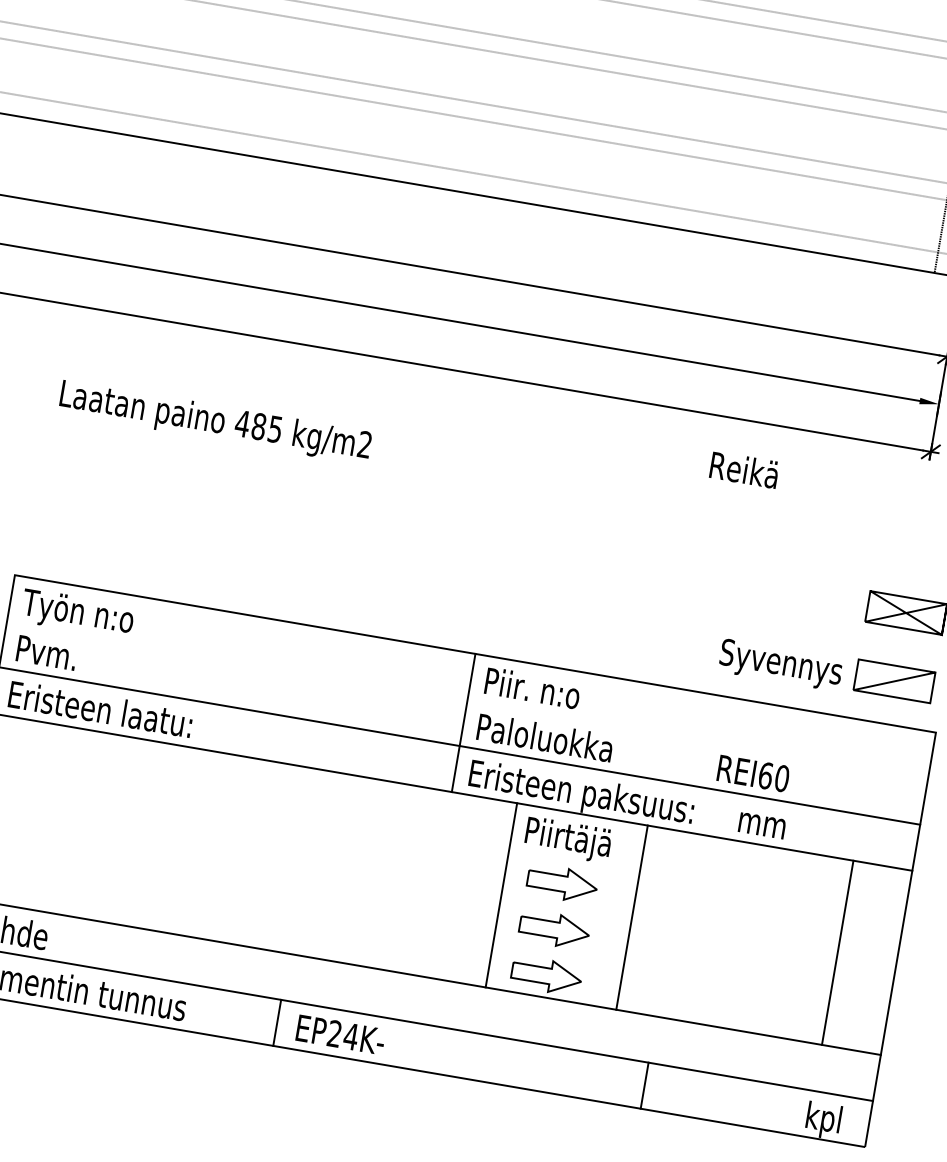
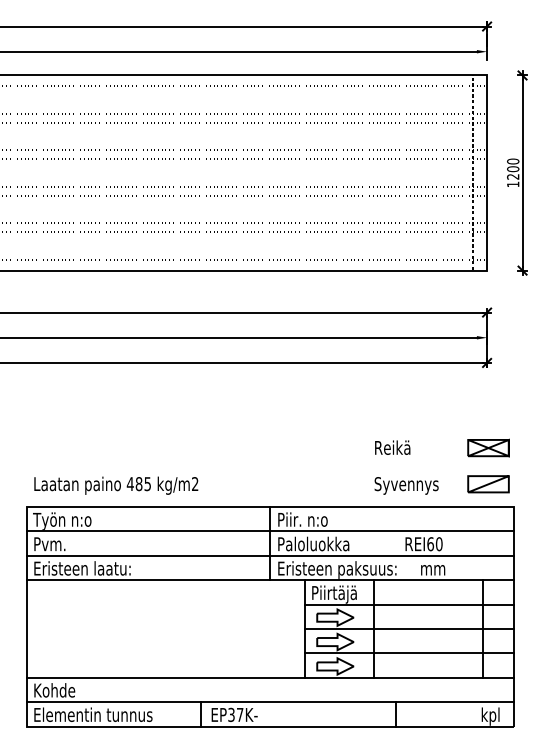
text: (215, 422) -> (116, 485), moved
text: (744, 469) -> (392, 447), moved
text: (780, 664) -> (406, 485), moved
line: (467, 700) -> (270, 531), added
line: (706, 882) -> (409, 604), added
line: (698, 928) -> (409, 628), added
line: (690, 975) -> (409, 653), added
text: (342, 1034) -> (235, 714), EP24K- -> EP37K-

